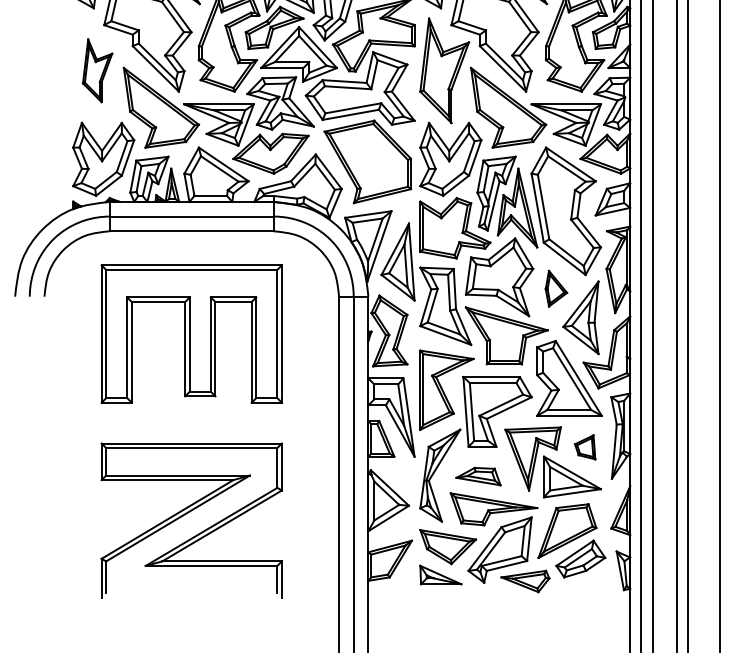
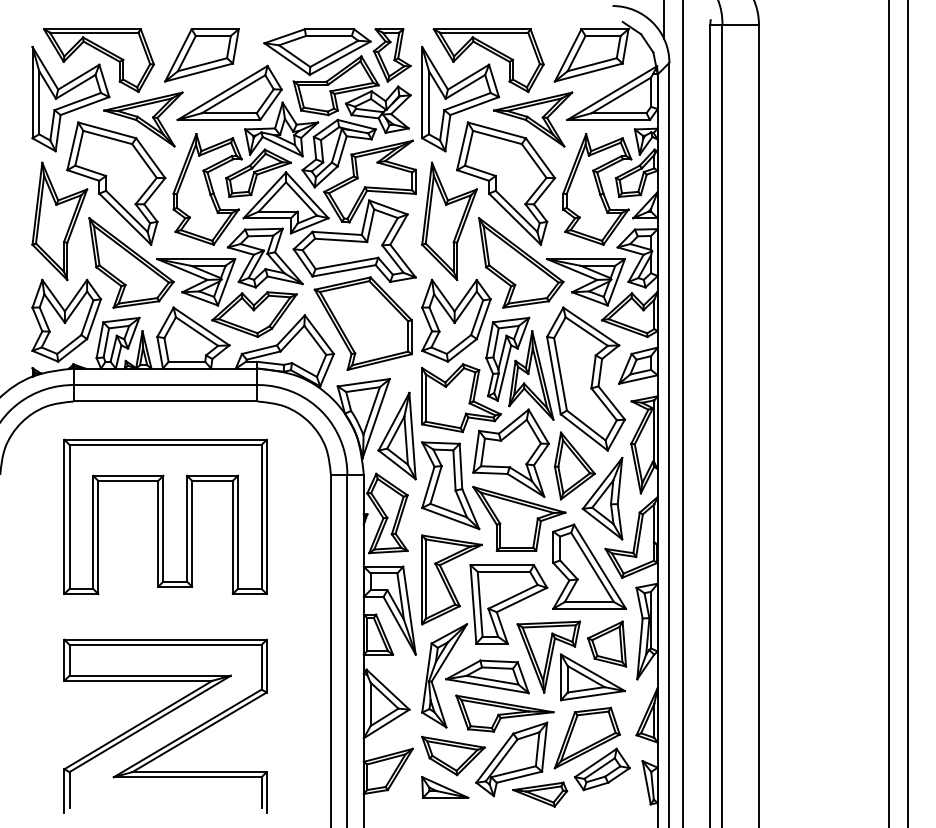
part: (97, 70) -> (59, 221), size x1.67
part: (556, 288) -> (574, 465), size x1.67
part: (585, 446) -> (607, 643), size x1.67
part: (478, 476) -> (487, 676), size x1.67

